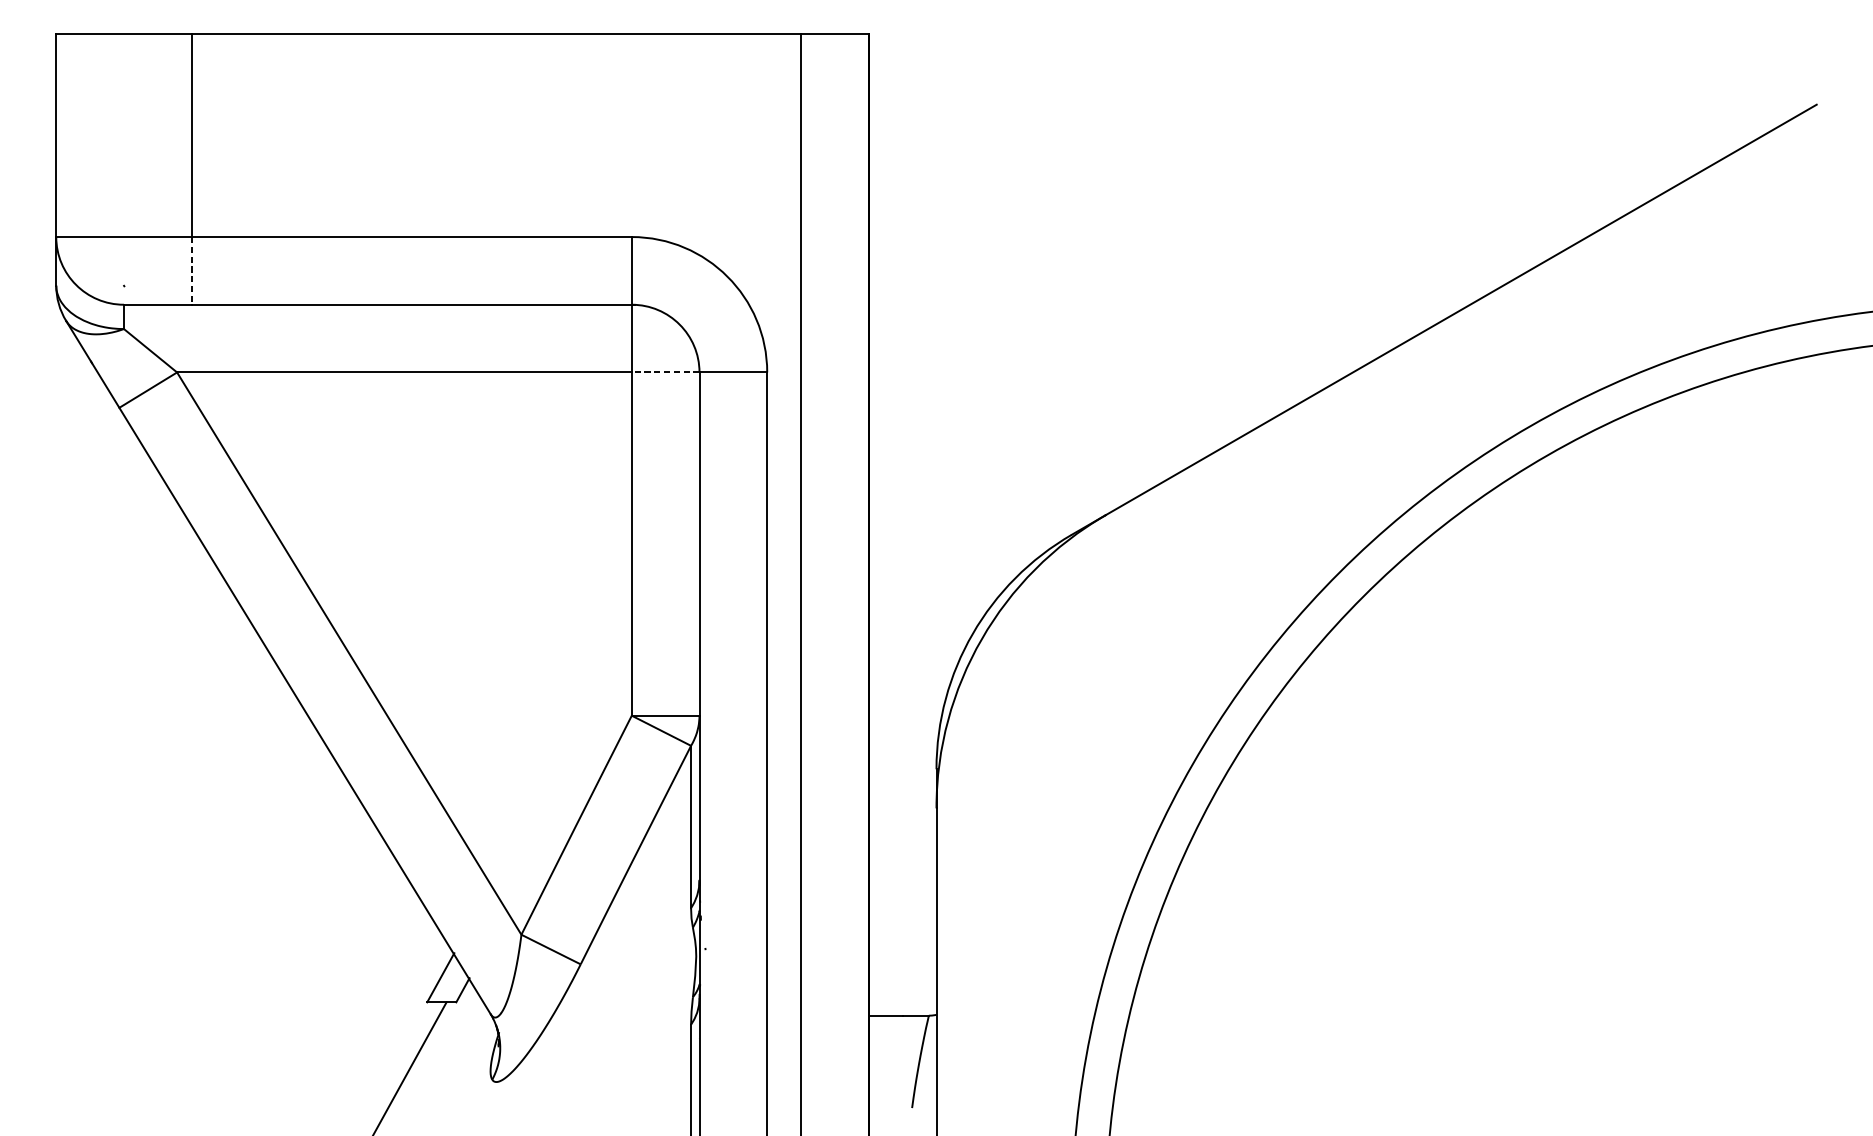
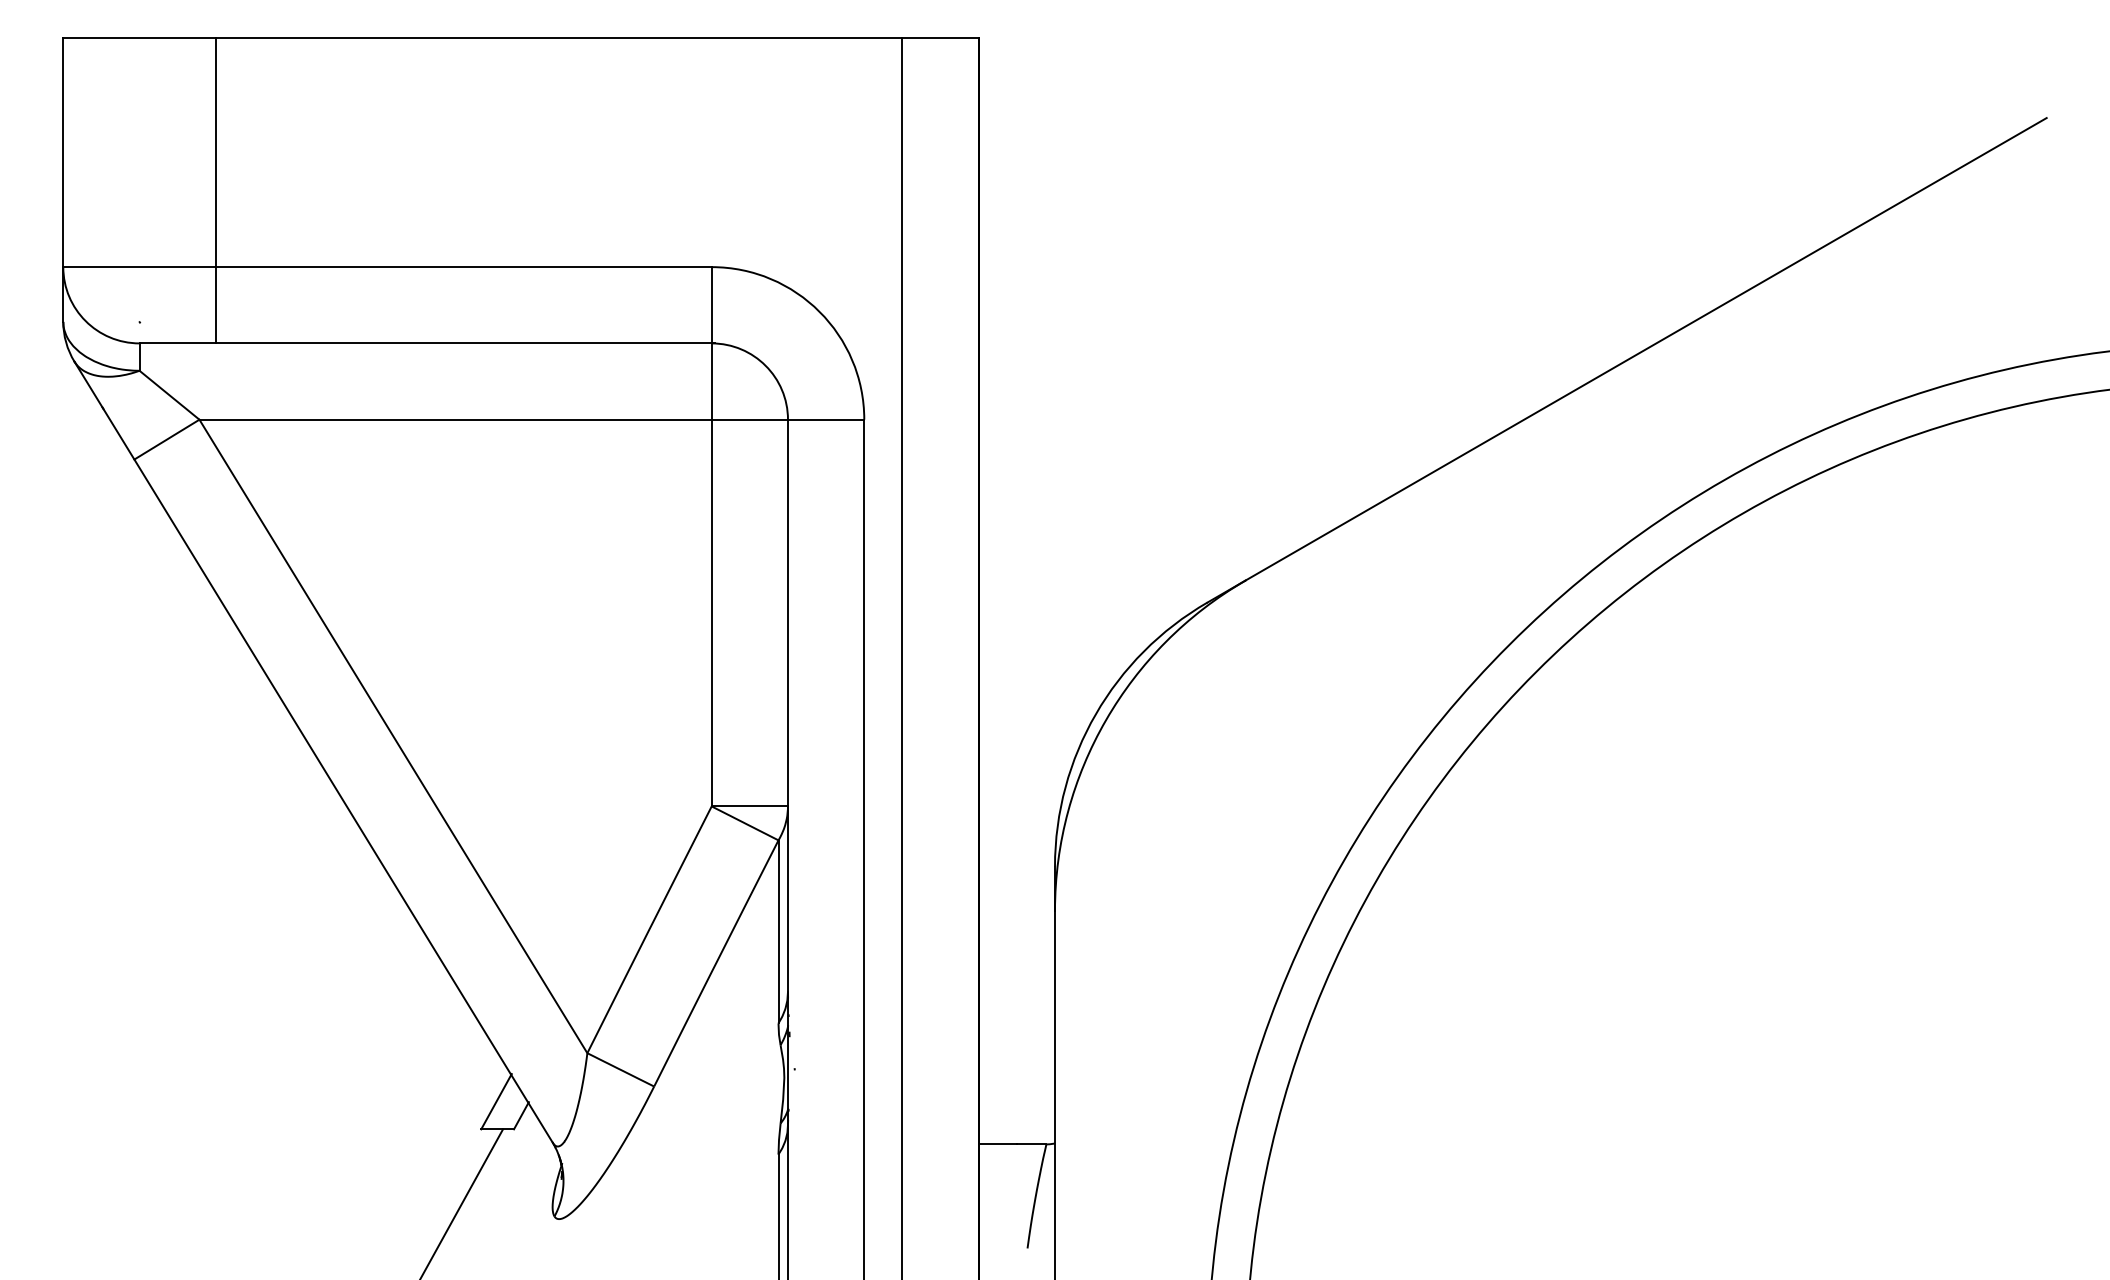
line: (191, 271) -> (215, 305), dashed -> solid
line: (665, 372) -> (749, 419), dashed -> solid

